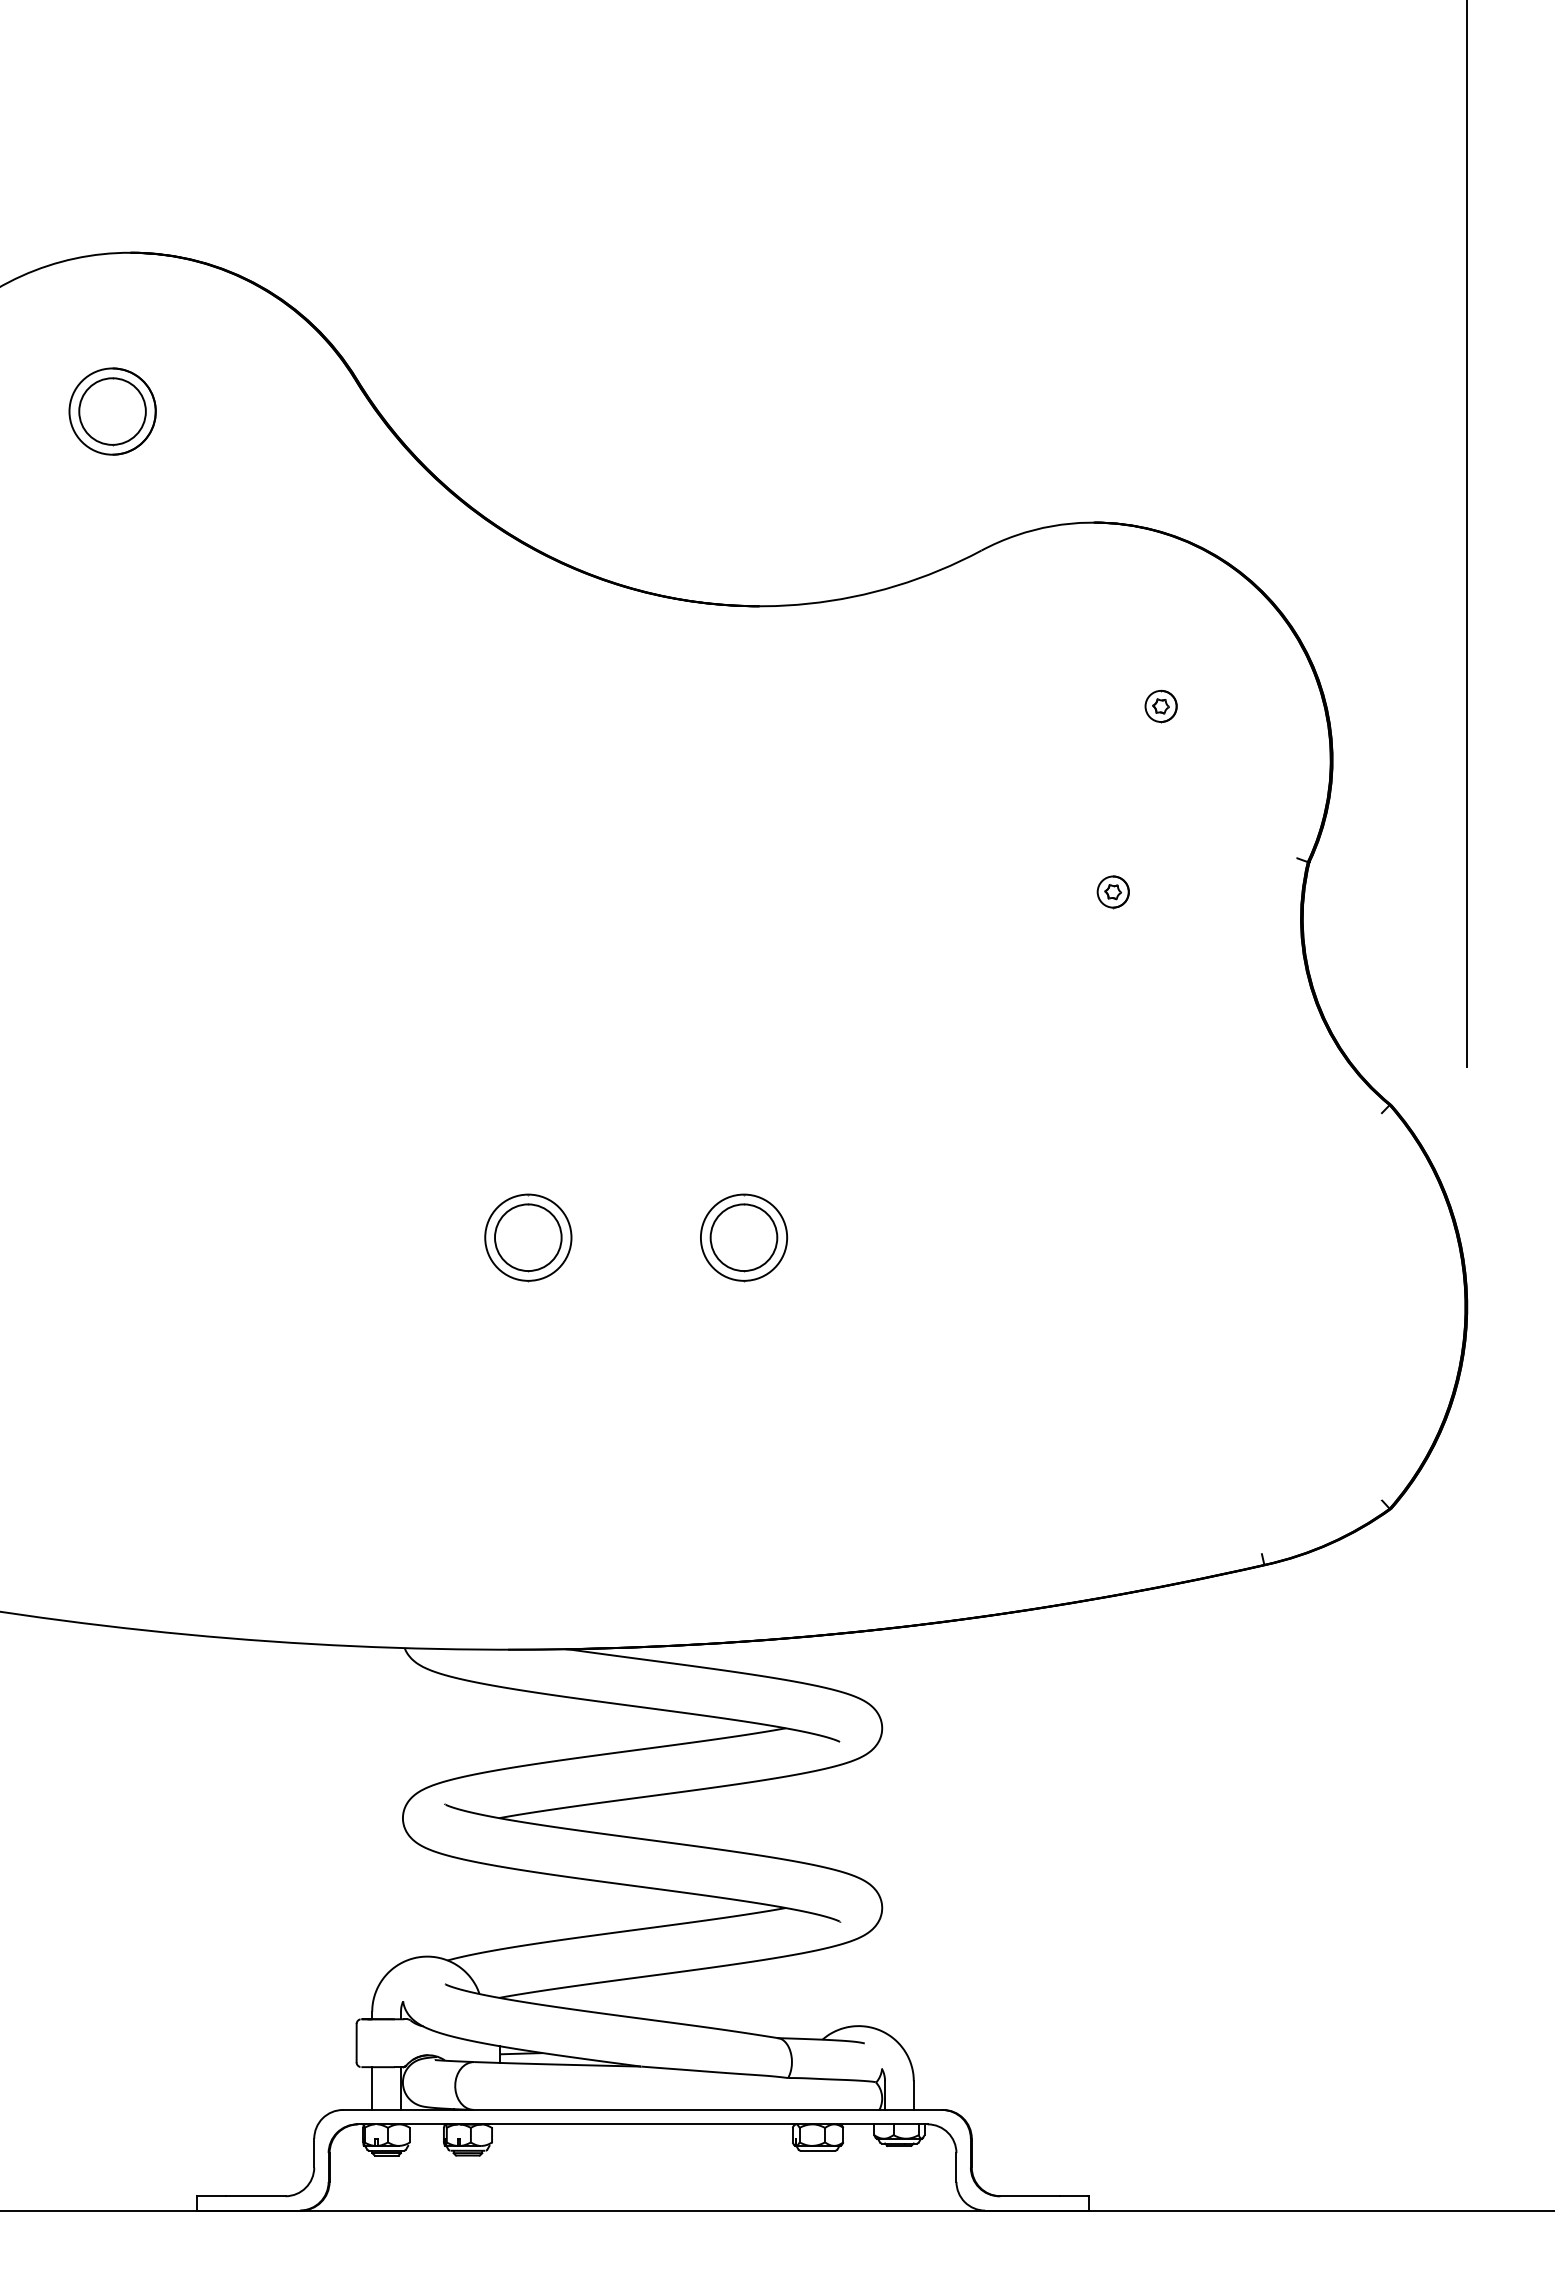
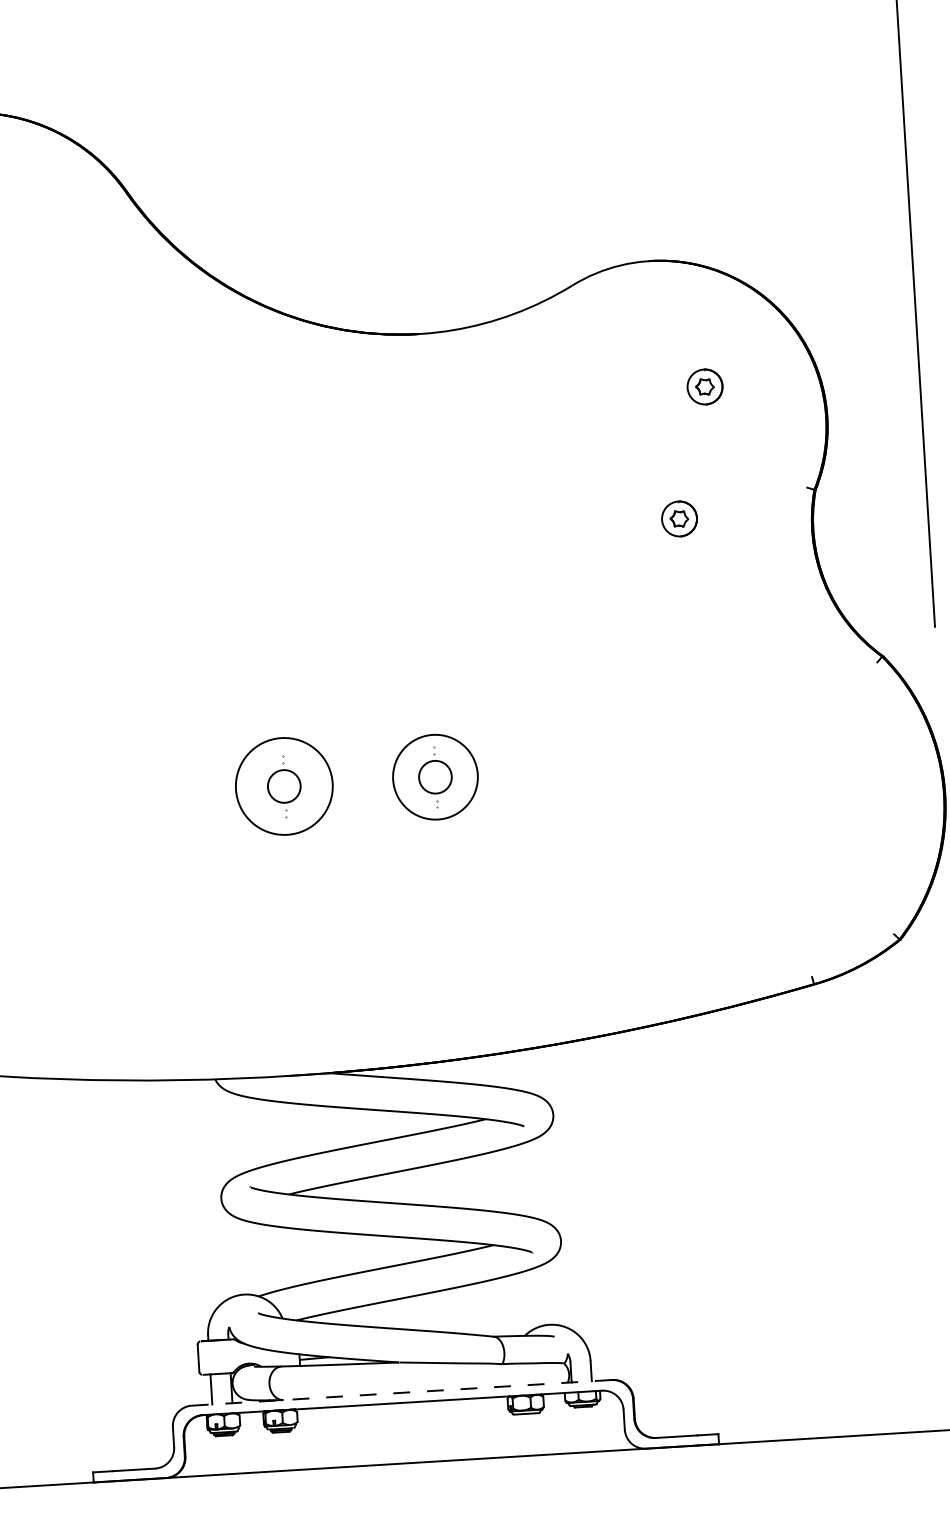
part: (1160, 706) -> (704, 387), size x1.6
part: (1112, 892) -> (678, 519), size x1.6
circle: (528, 1237) -> (284, 786), size x0.7
circle: (528, 1237) -> (284, 786), size x1.6
circle: (743, 1237) -> (435, 777), size x0.7
circle: (743, 1237) -> (435, 777), size x1.4
line: (642, 2109) -> (401, 1392), solid -> dashed

